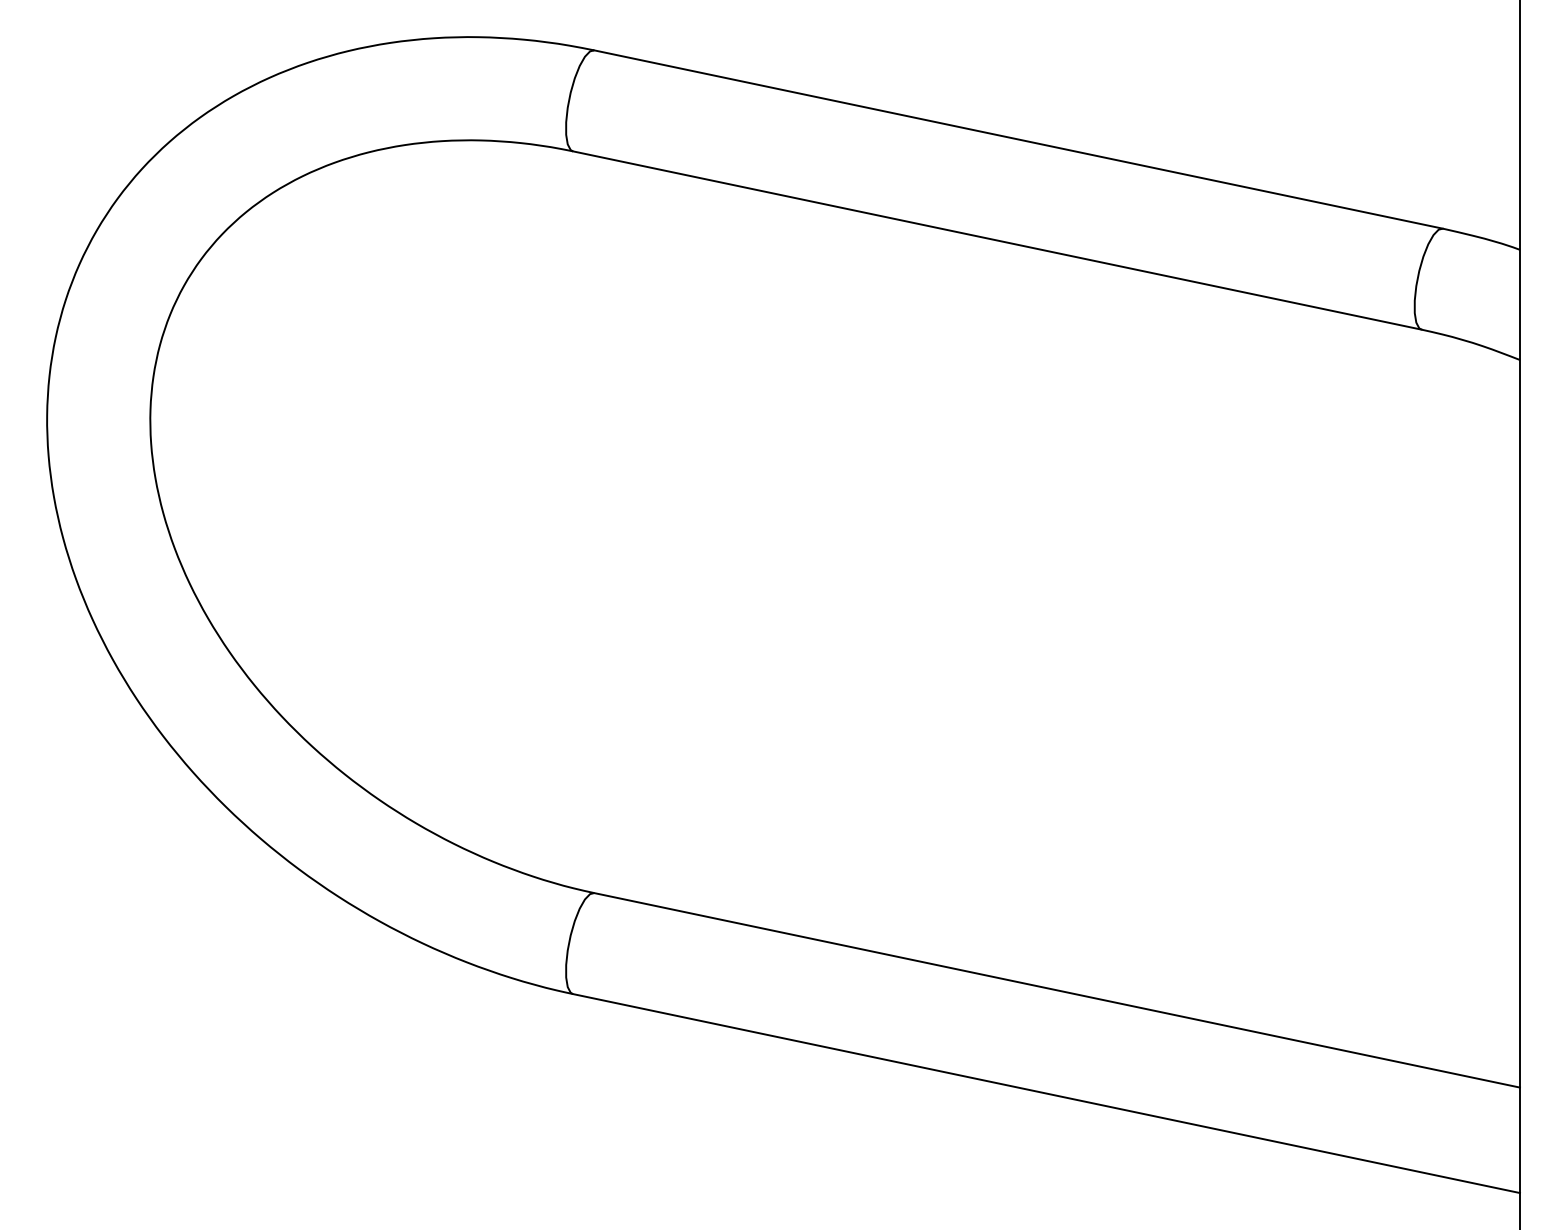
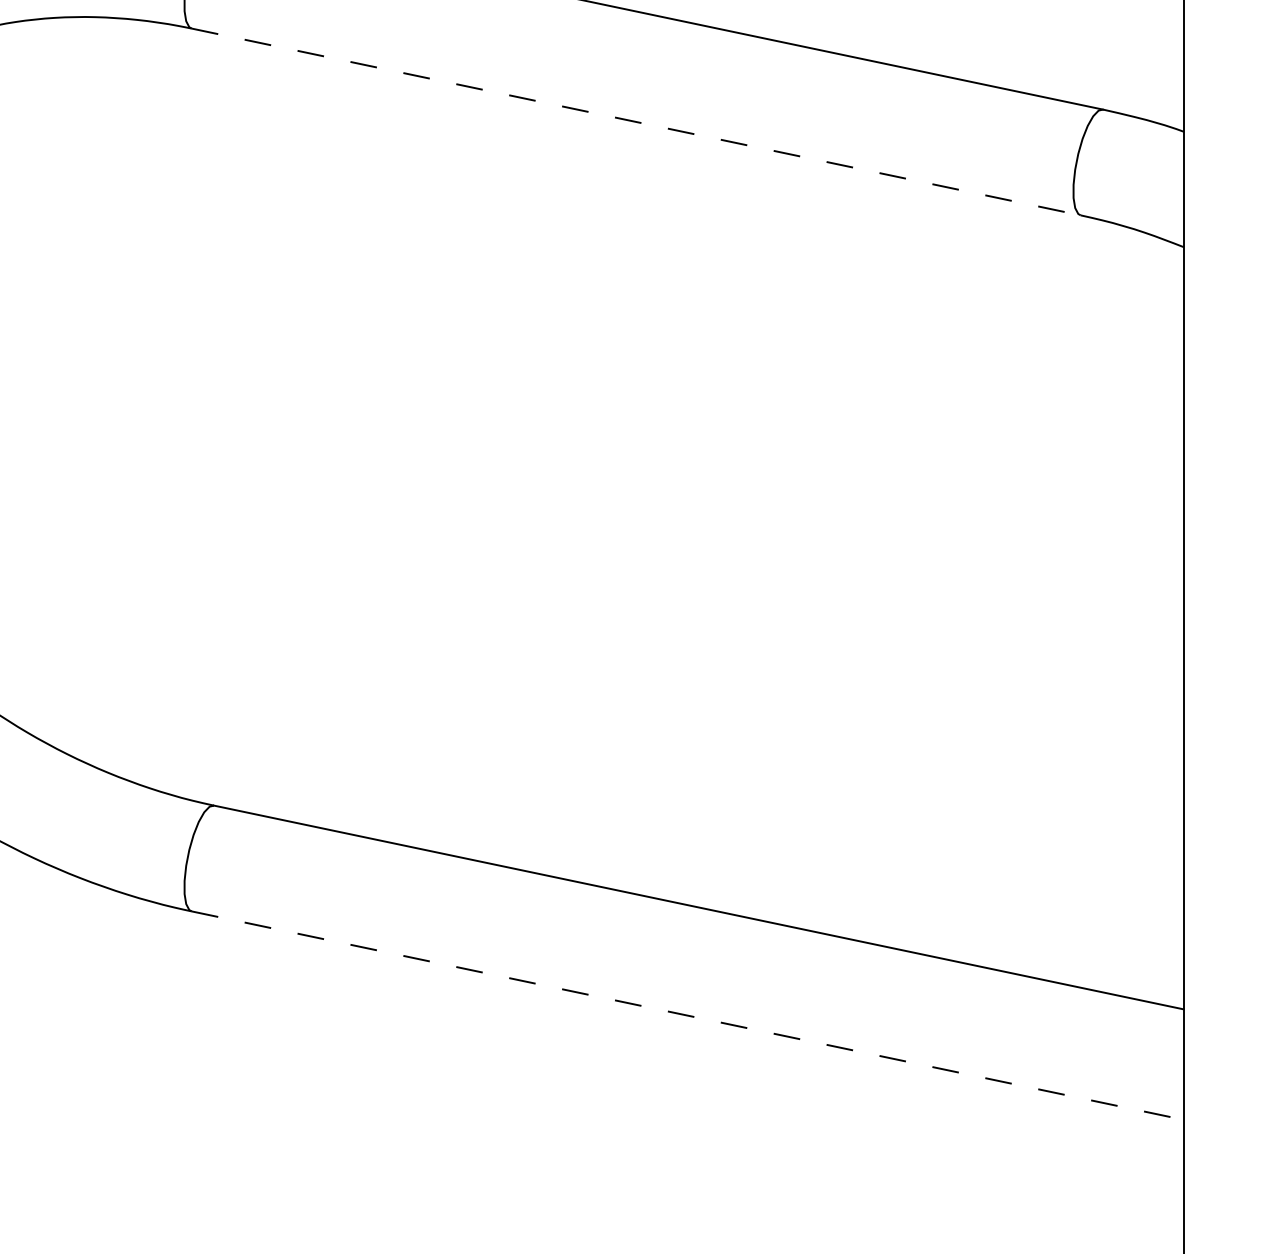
line: (997, 240) -> (636, 121), solid -> dashed
line: (1046, 1093) -> (687, 1015), solid -> dashed

